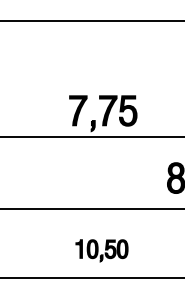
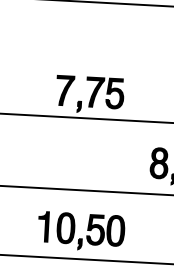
part: (101, 250) -> (80, 231), size x1.67

